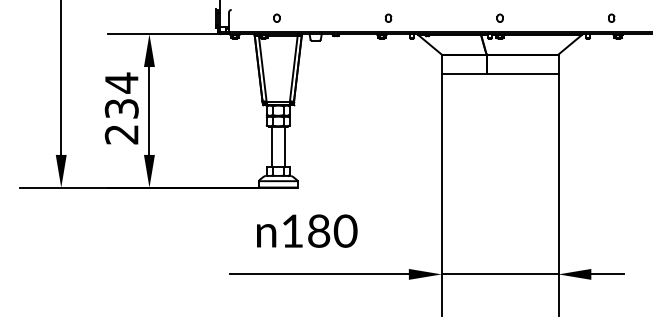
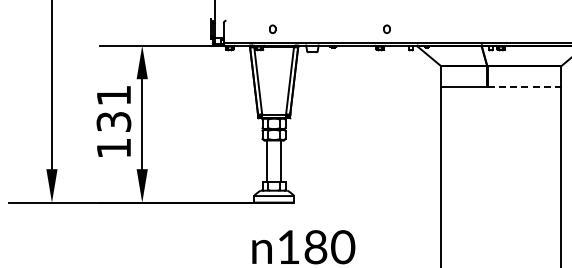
part: (499, 17) -> (500, 28), removed
line: (522, 74) -> (524, 86), solid -> dashed
text: (121, 108) -> (113, 121), 234 -> 131

